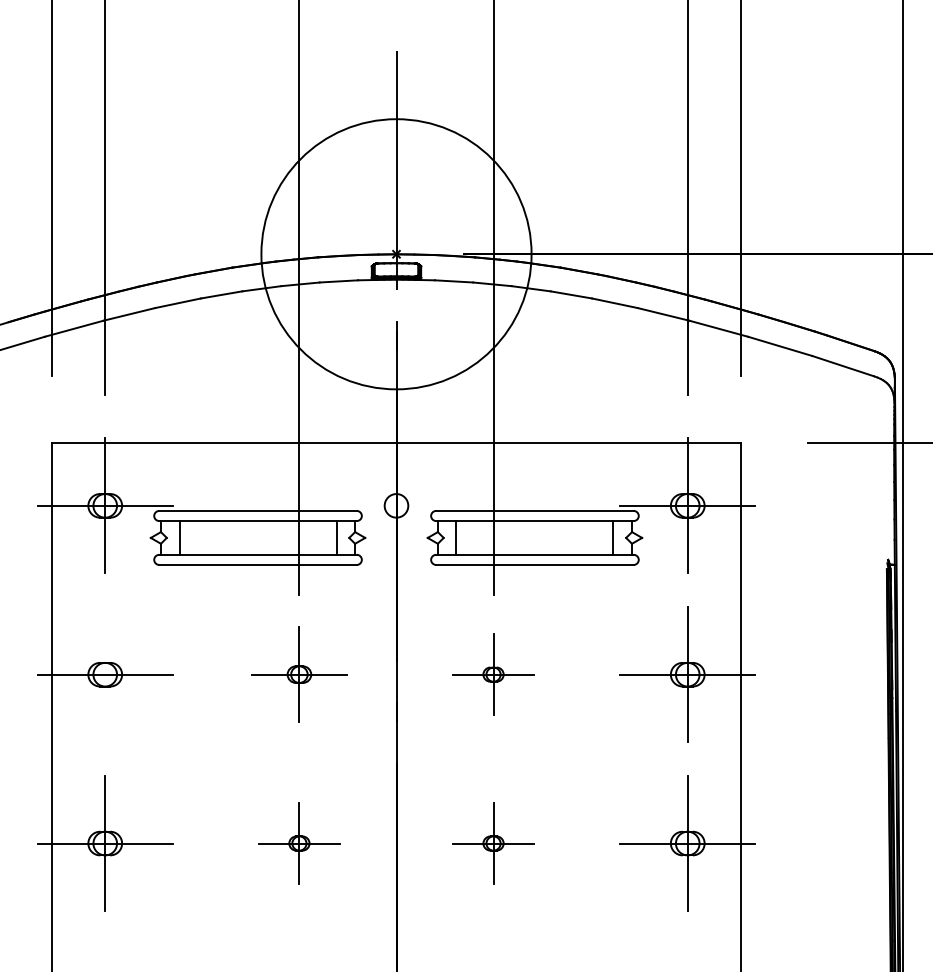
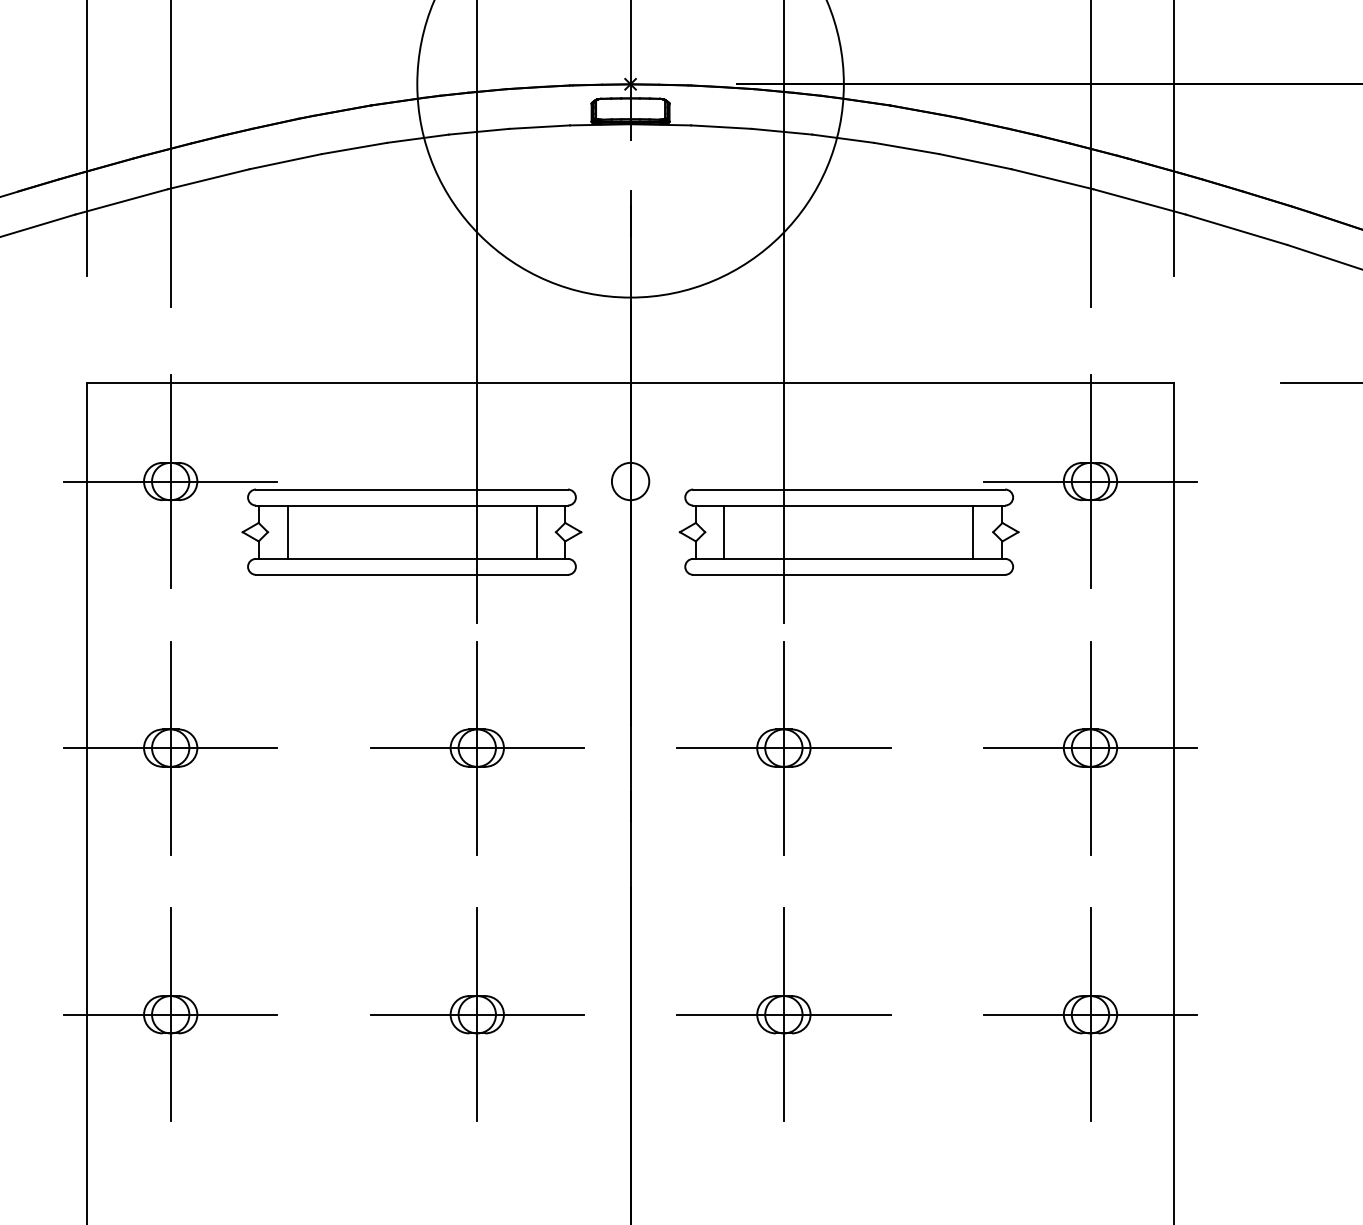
line: (105, 674) -> (171, 747), added
part: (299, 674) -> (477, 747), size x1.43
part: (493, 674) -> (783, 747), size x1.67
part: (299, 843) -> (477, 1014), size x1.67
part: (493, 843) -> (783, 1014), size x1.67

